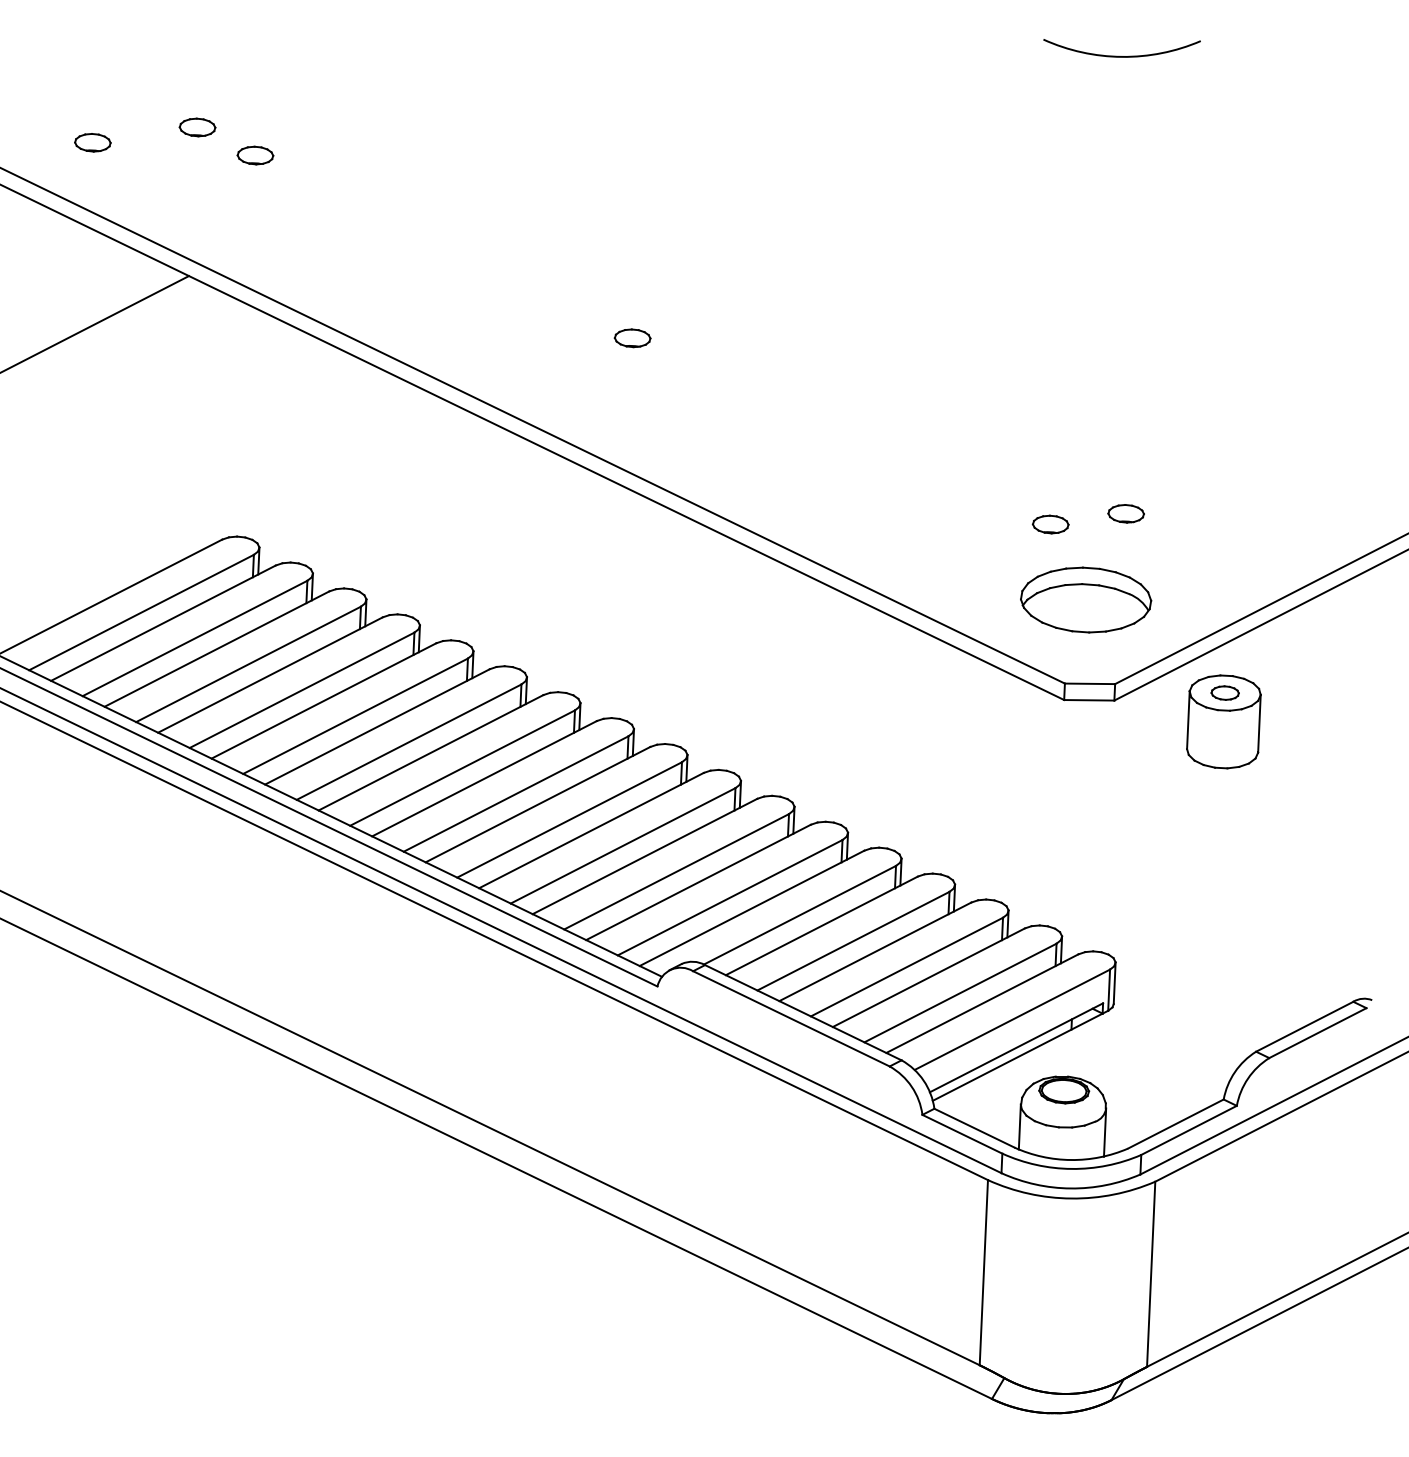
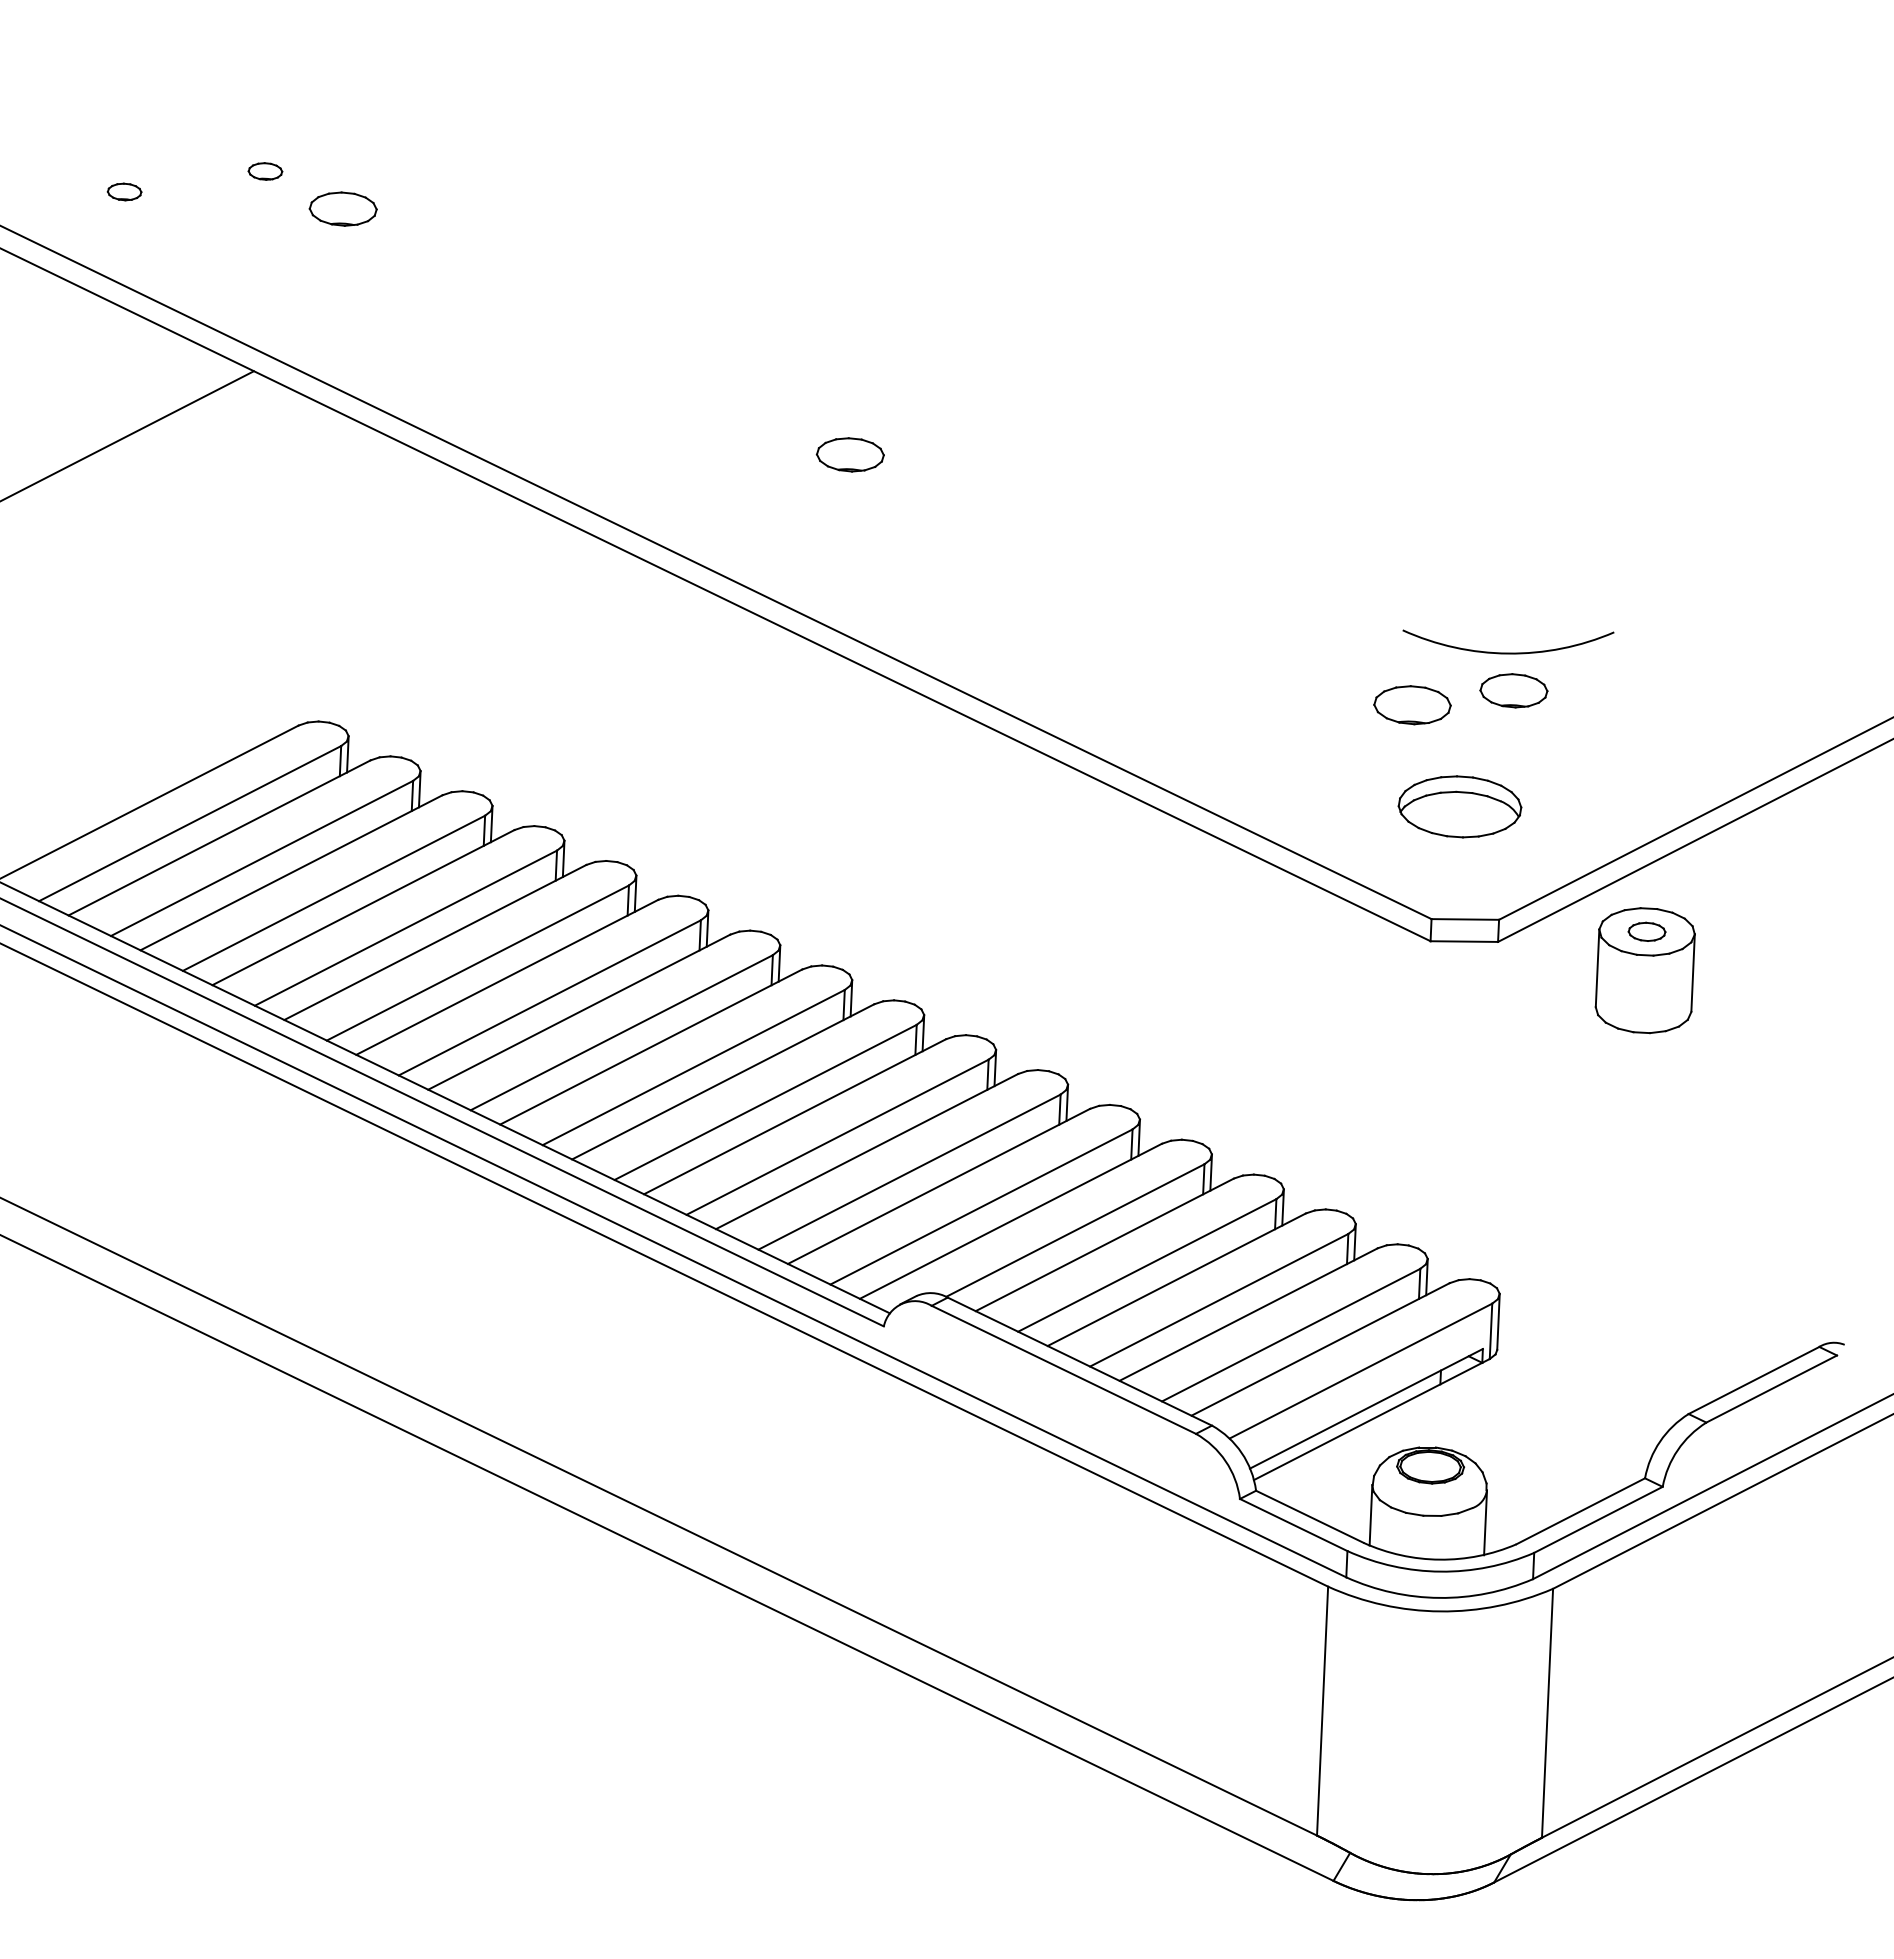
arc: (1122, 56) -> (1508, 652), moved
part: (197, 127) -> (265, 171), size x0.7
part: (92, 142) -> (124, 191), size x0.7
part: (255, 155) -> (343, 209), size x1.4
part: (632, 338) -> (850, 454), size x1.4
part: (1125, 513) -> (1513, 690), size x1.4
part: (1050, 524) -> (1412, 705), size x1.6
part: (1085, 599) -> (1459, 806), size x0.7

